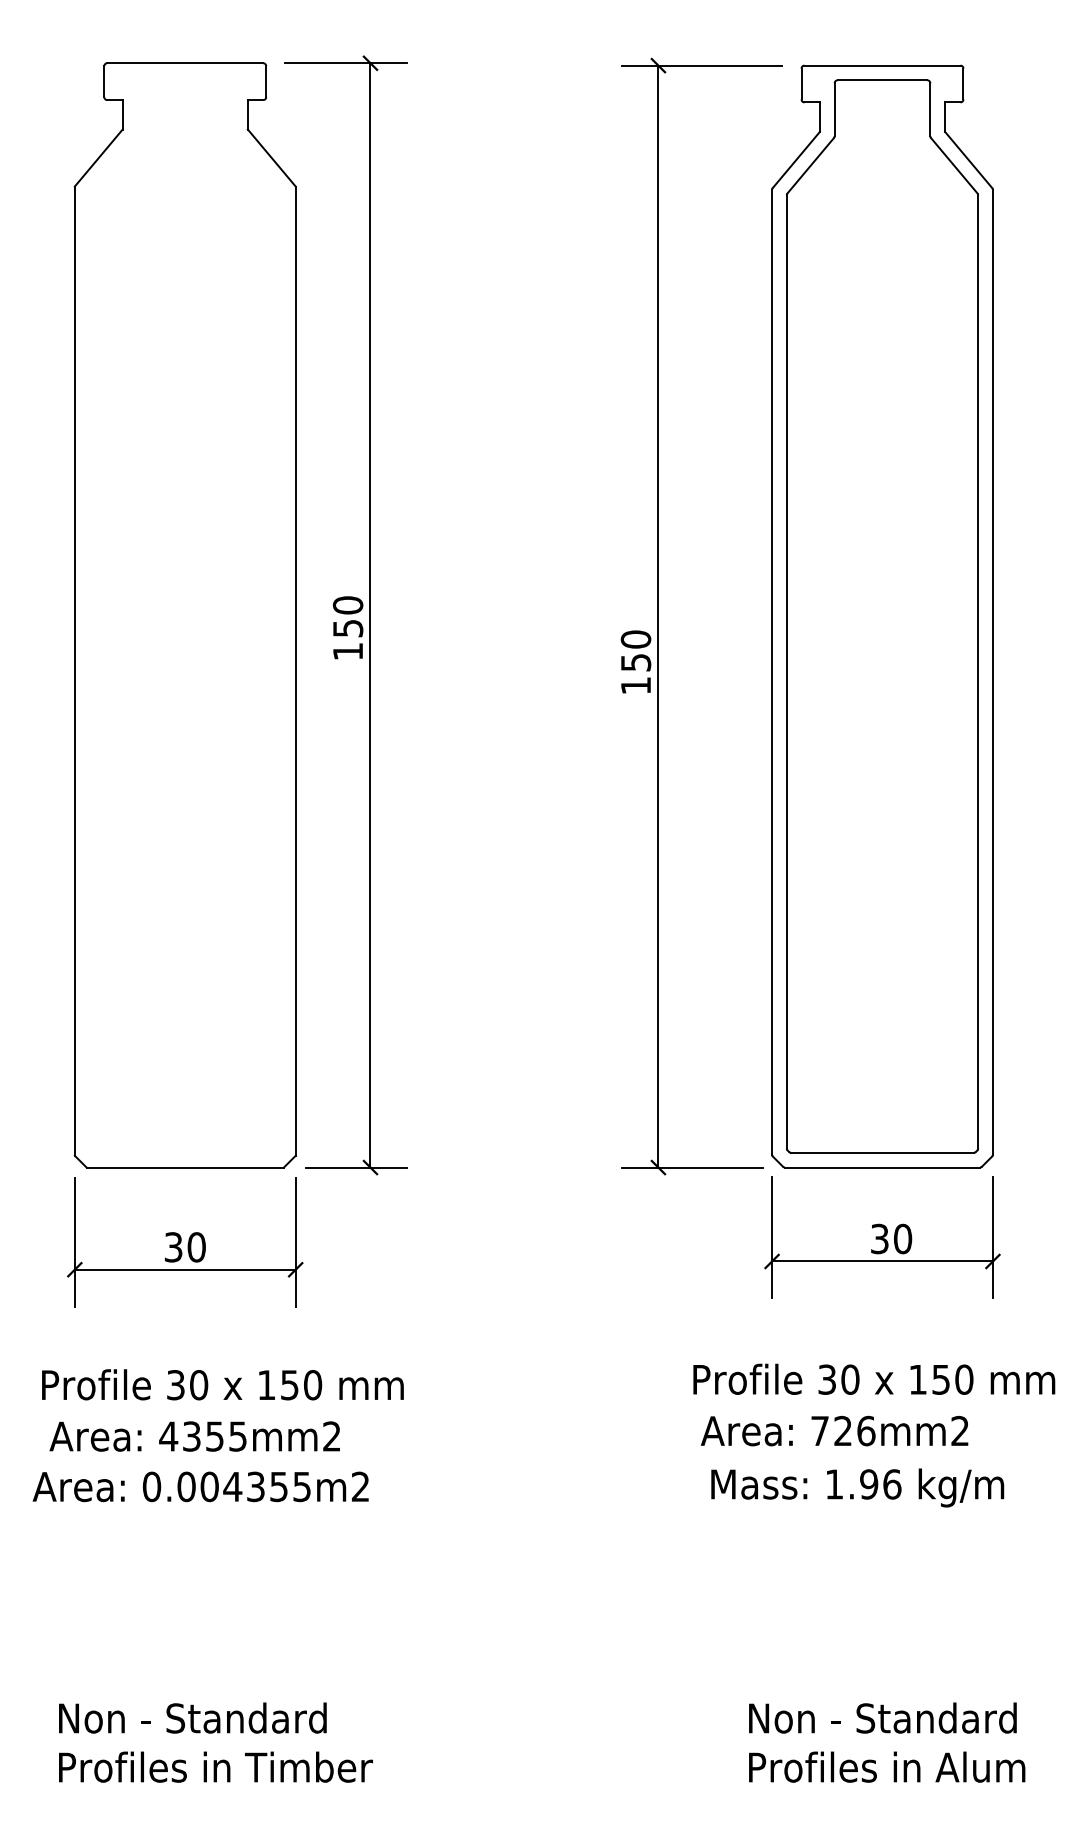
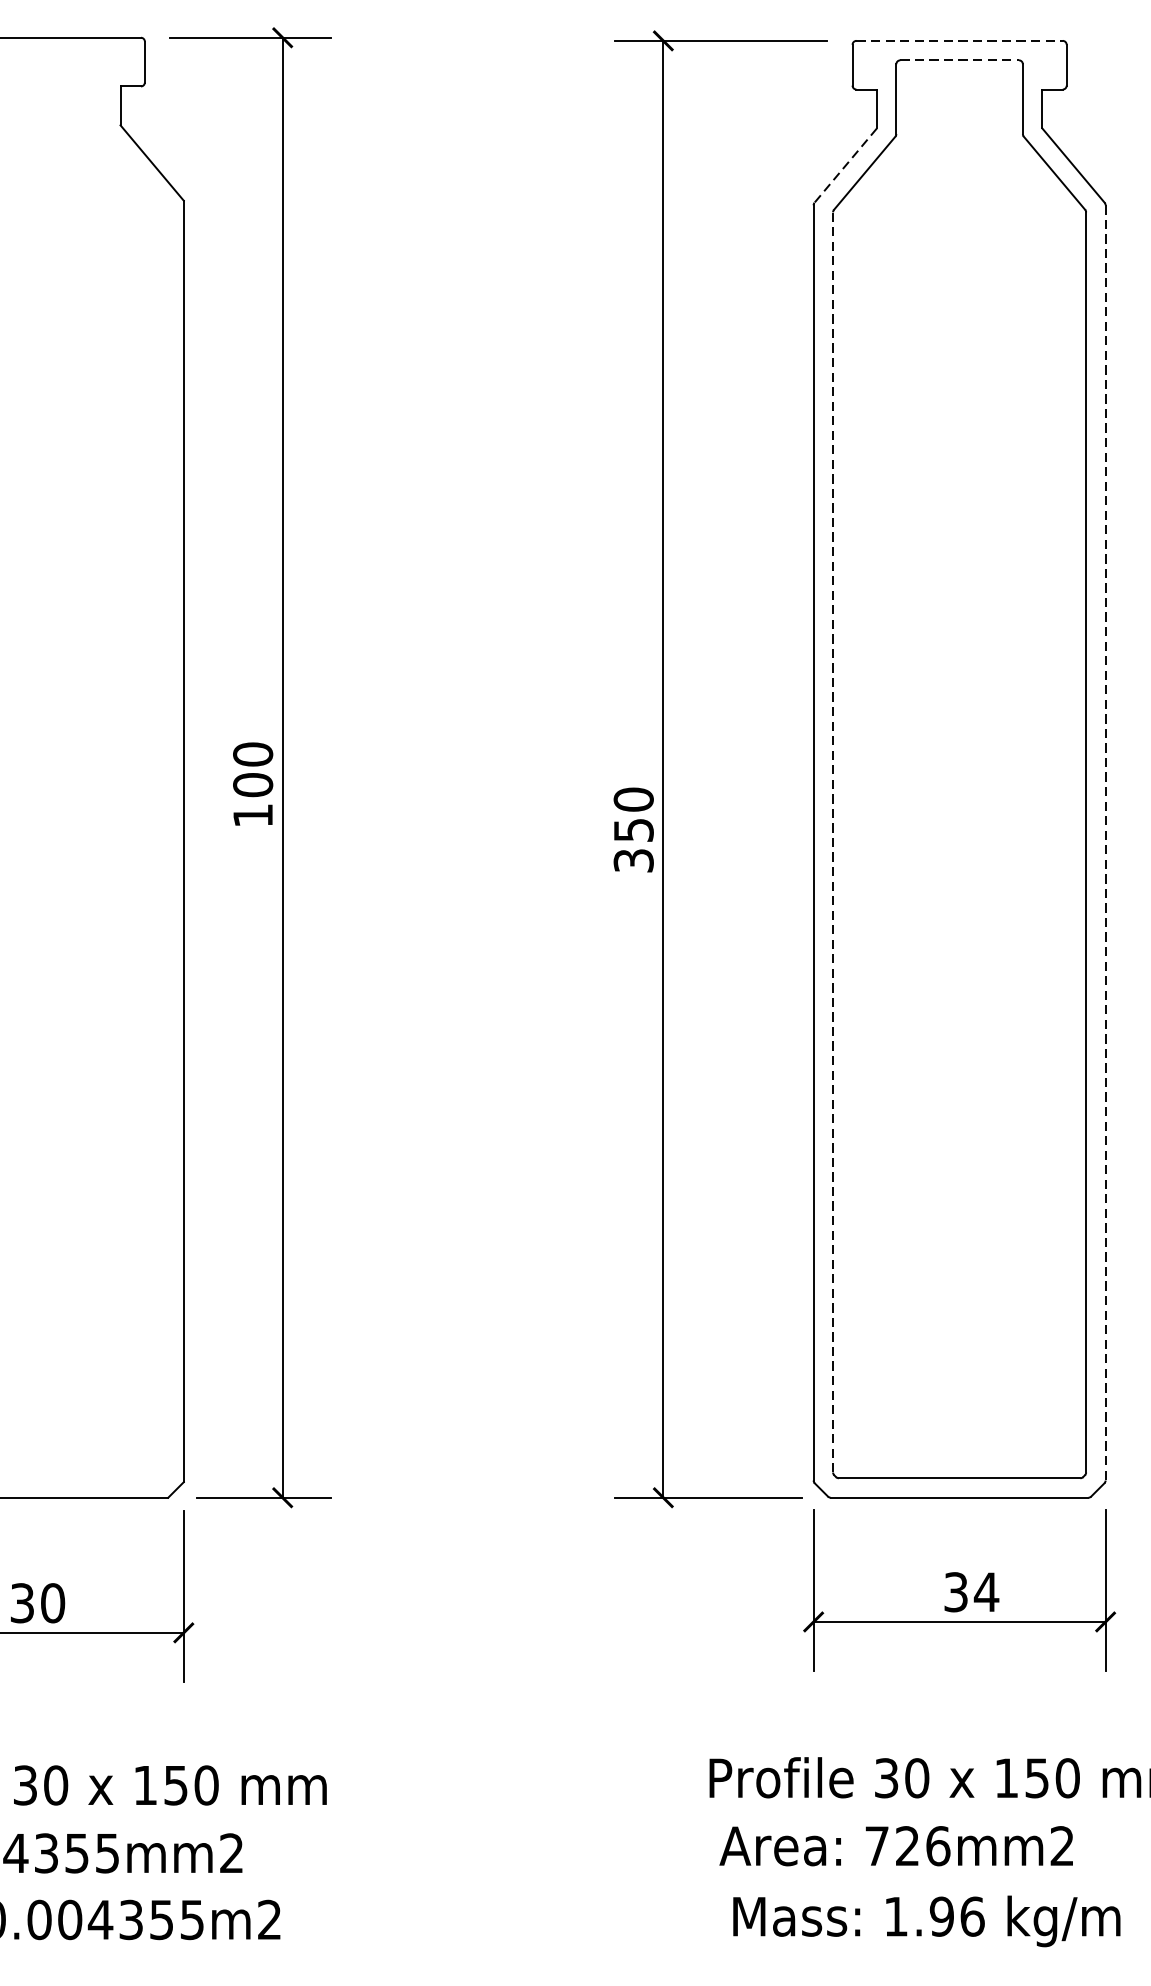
line: (883, 65) -> (960, 40), solid -> dashed
line: (882, 80) -> (959, 60), solid -> dashed
line: (796, 159) -> (845, 164), solid -> dashed
text: (347, 628) -> (252, 785), 150 -> 100
line: (786, 671) -> (832, 841), solid -> dashed
line: (992, 672) -> (1105, 843), solid -> dashed
text: (635, 685) -> (633, 860), 150 -> 350
text: (902, 1238) -> (986, 1591), 30 -> 34

